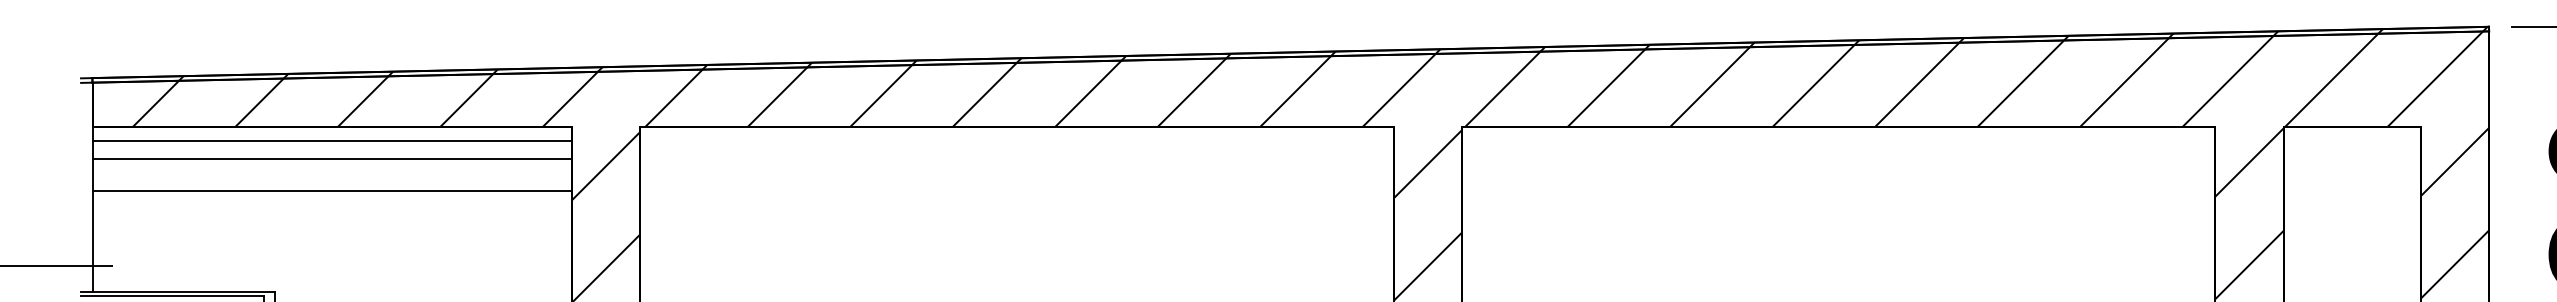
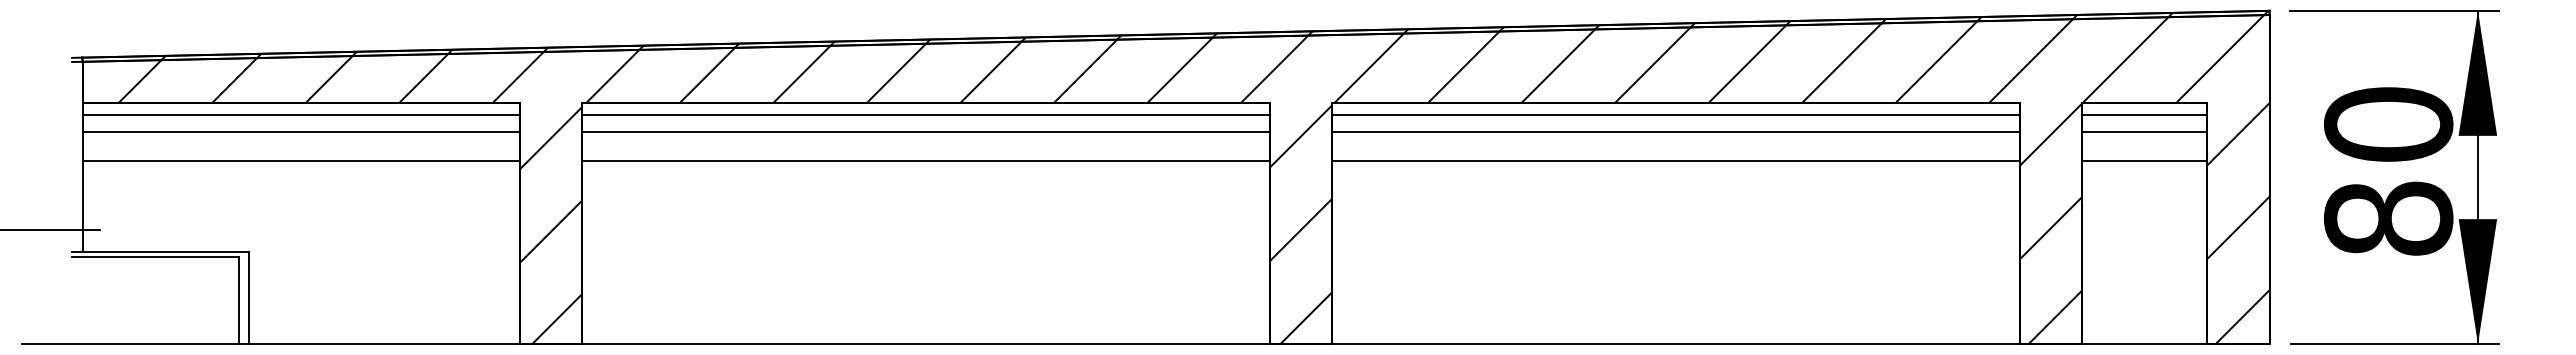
line: (1016, 141) -> (925, 115), added
line: (1838, 141) -> (1675, 115), added
line: (2352, 141) -> (2144, 115), added
line: (1016, 159) -> (925, 131), added
line: (1838, 159) -> (1675, 131), added
line: (2352, 159) -> (2144, 131), added
line: (1016, 190) -> (925, 160), added
line: (1838, 190) -> (1675, 160), added
line: (2352, 190) -> (2144, 160), added

